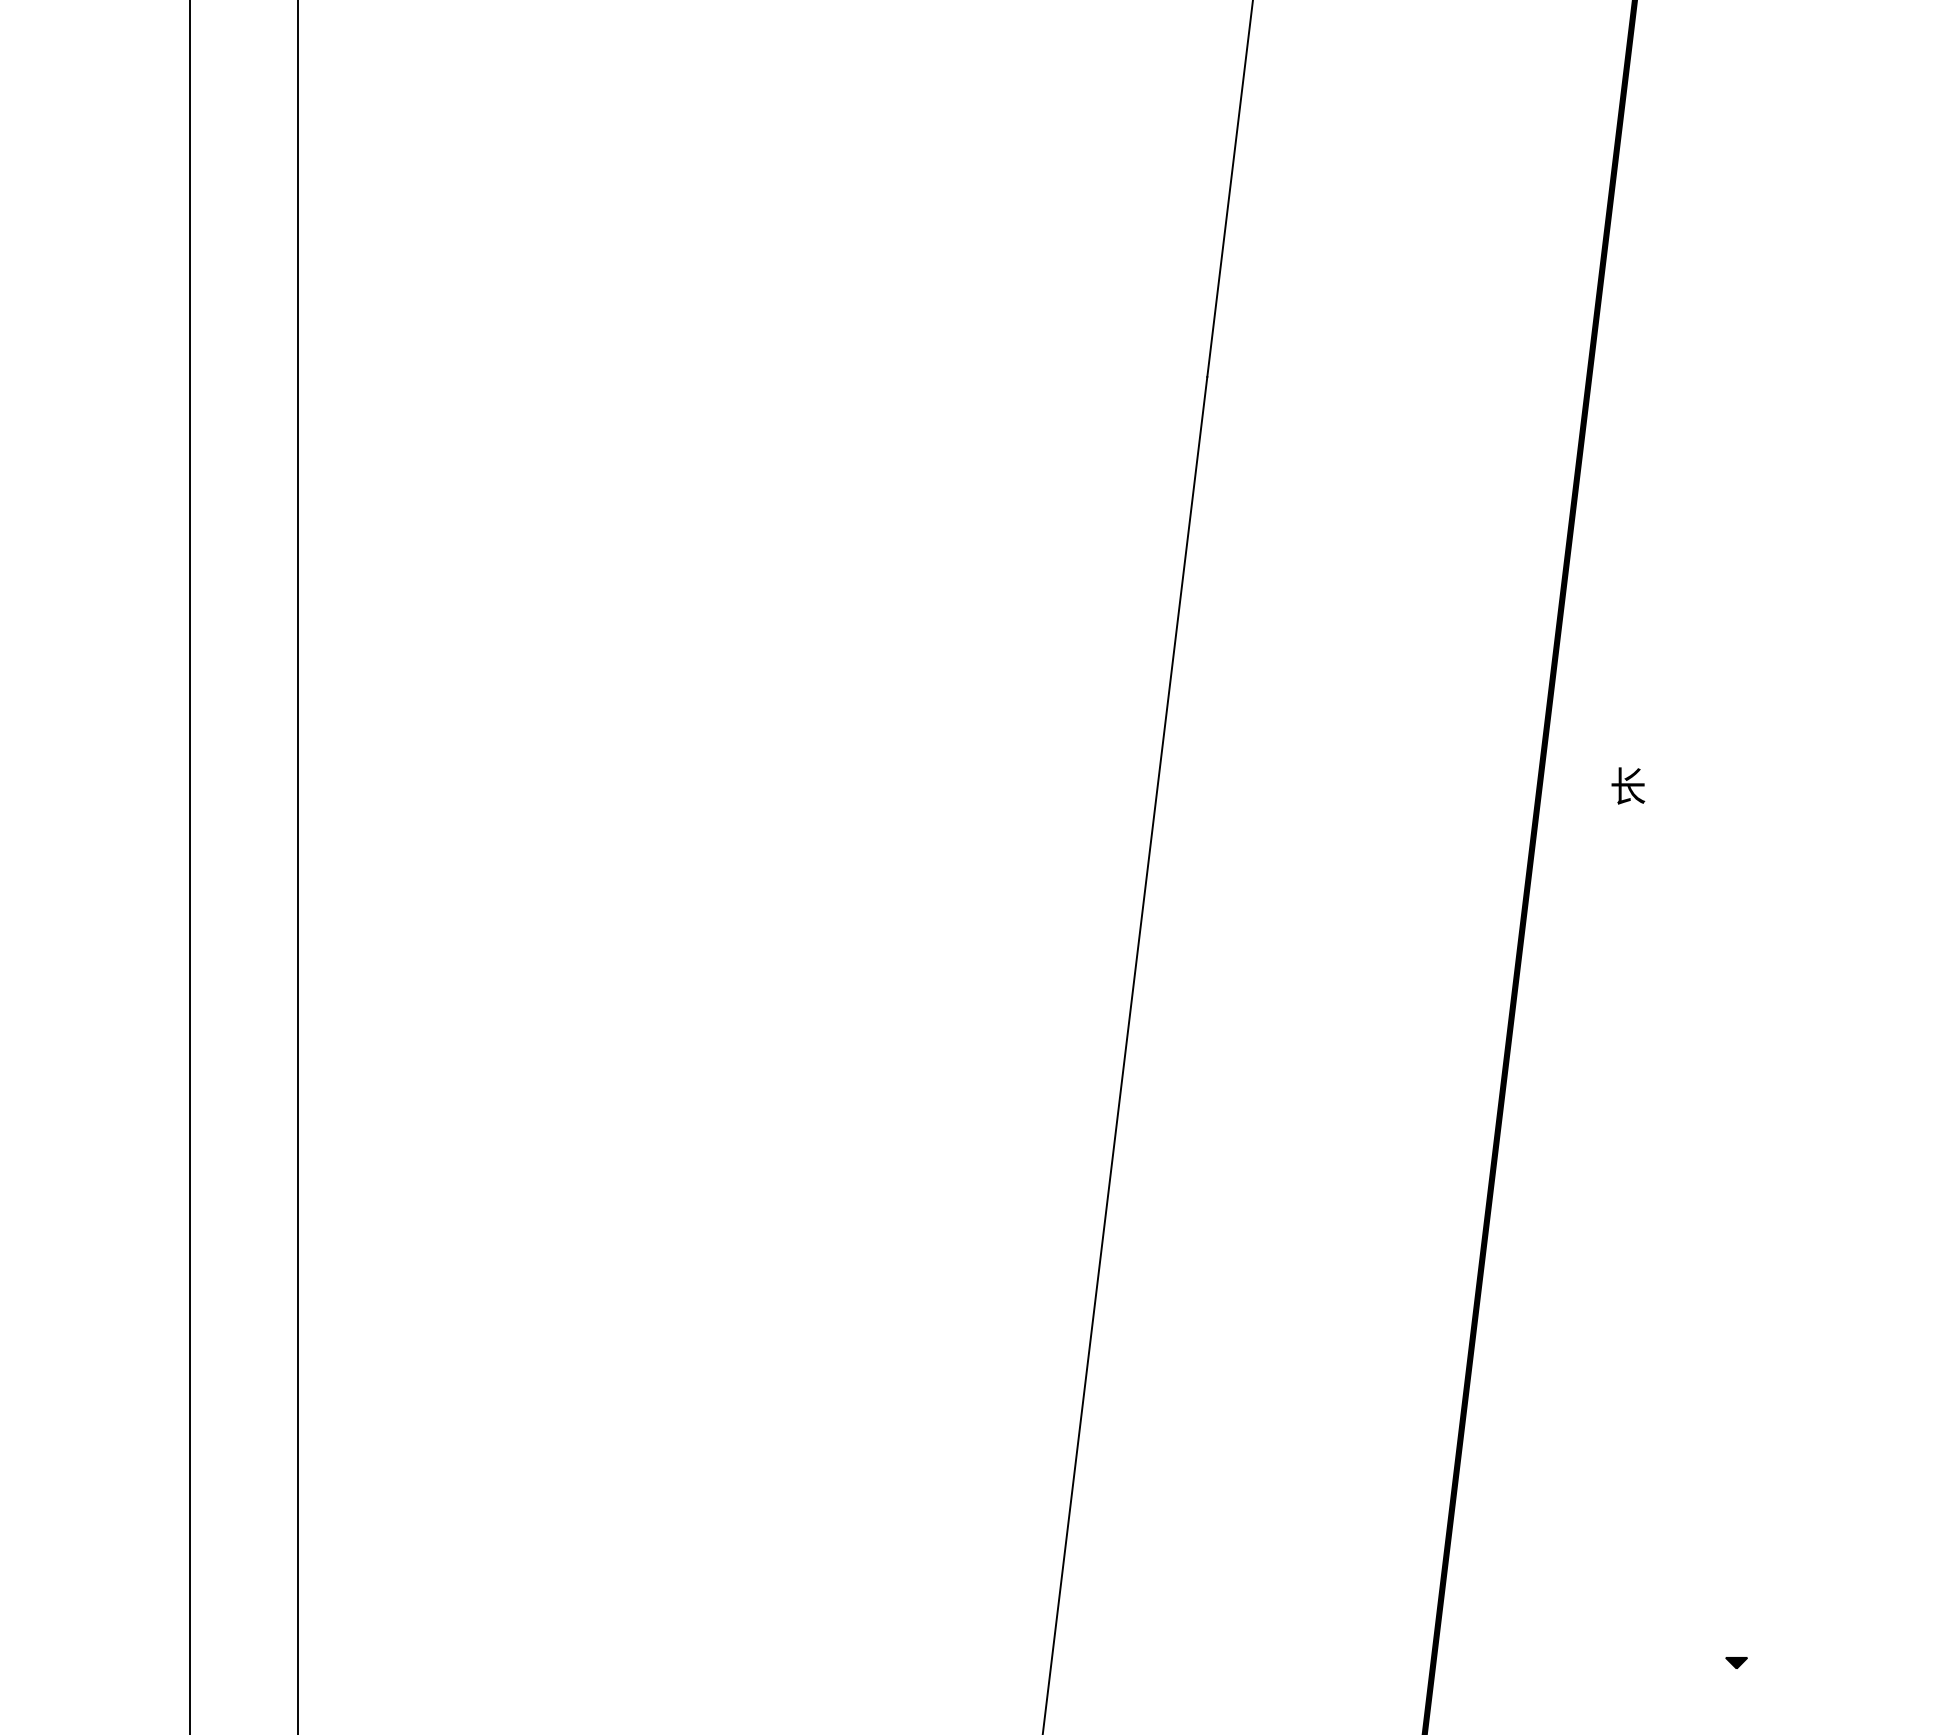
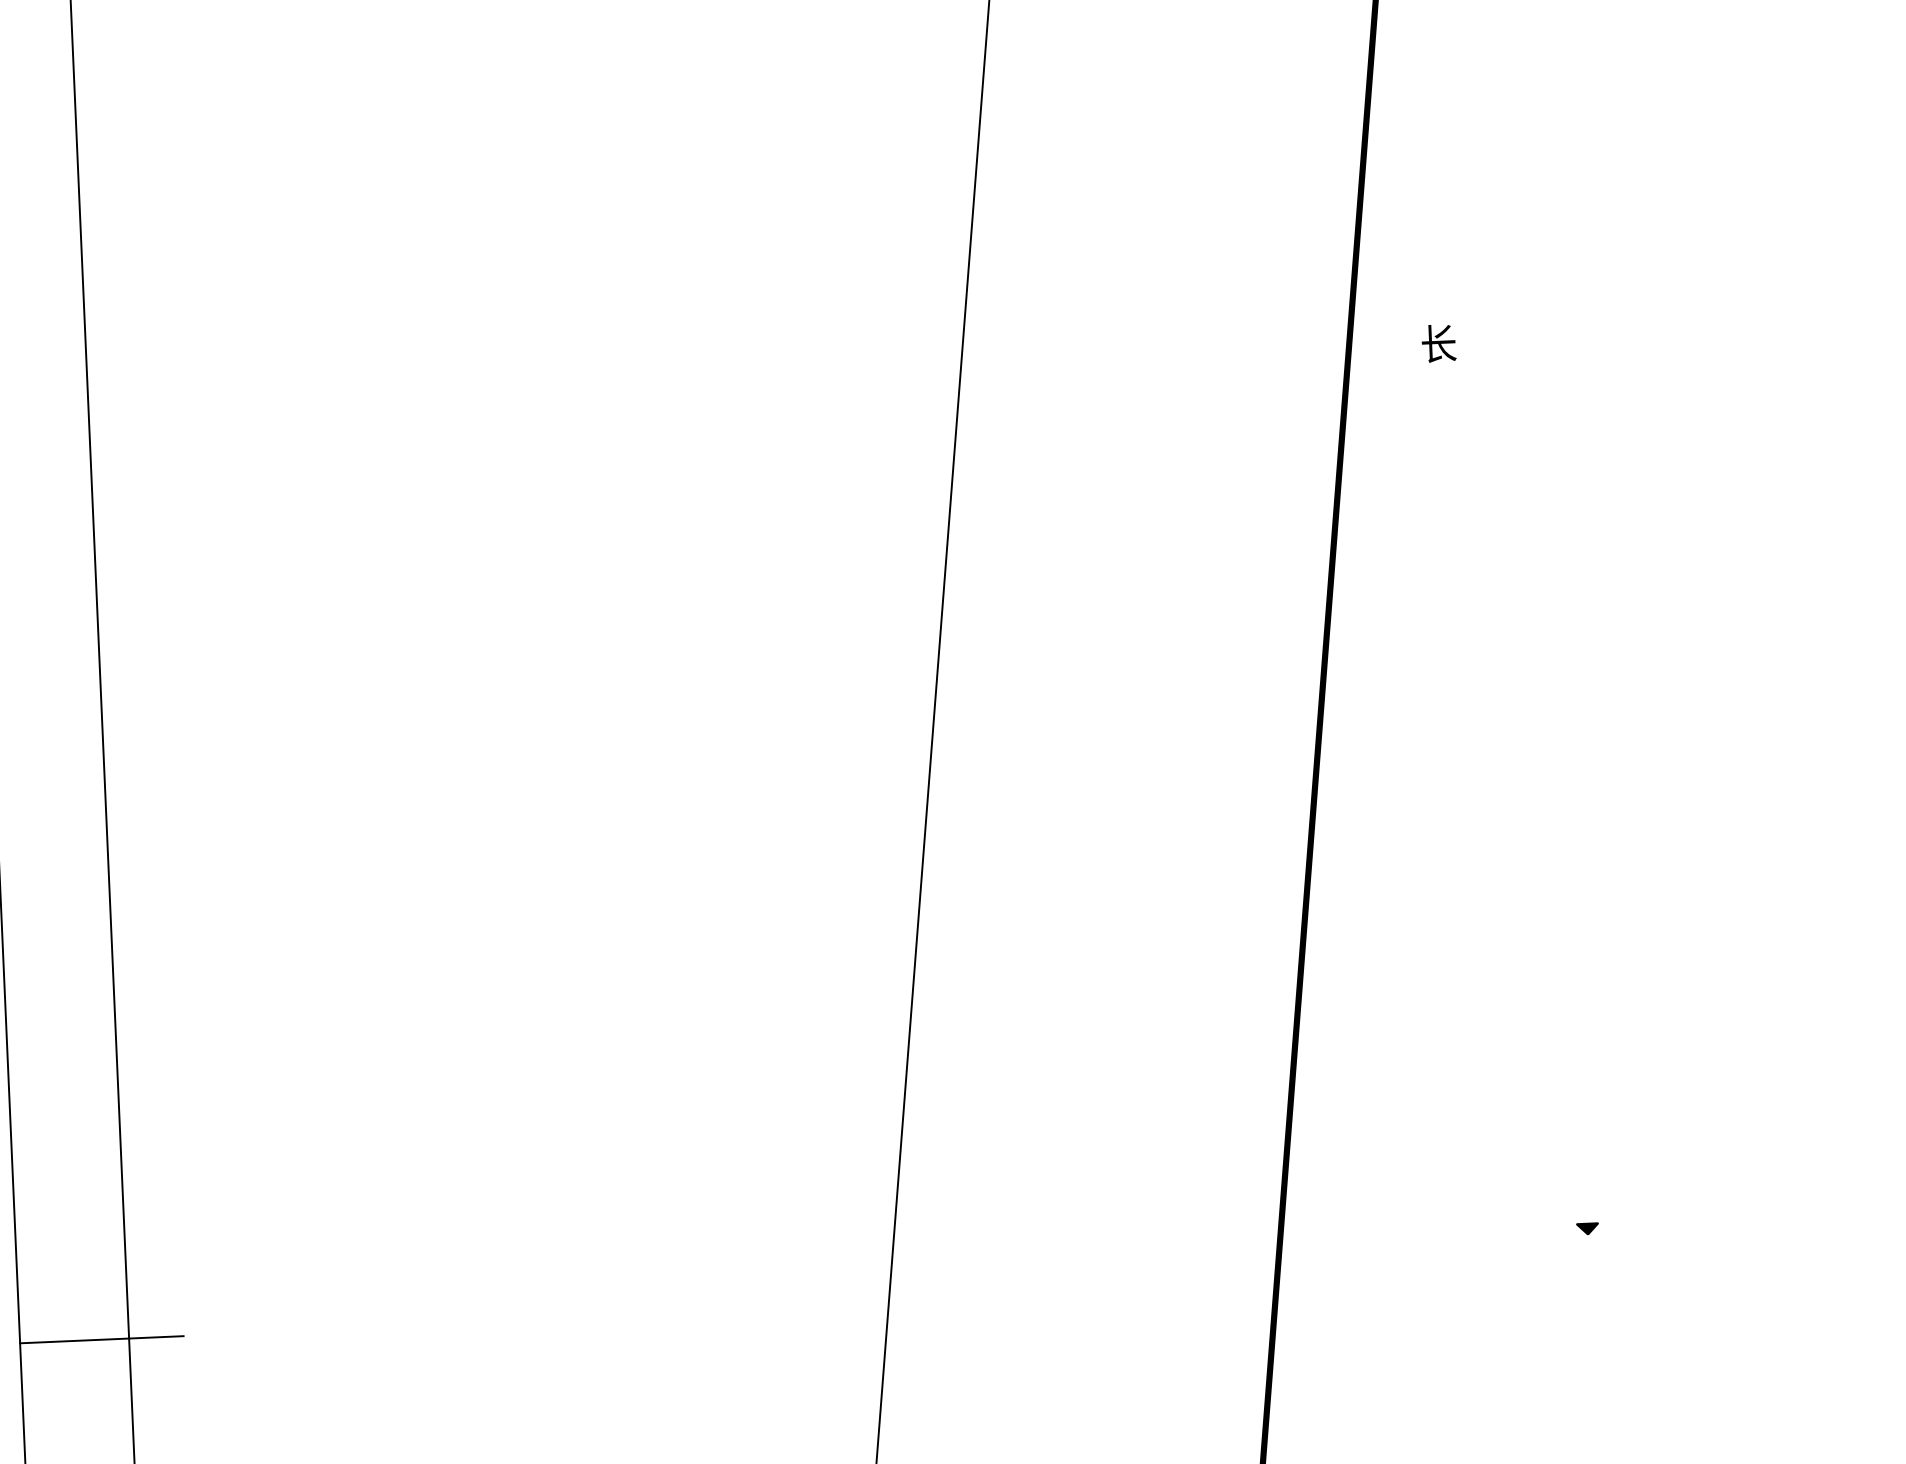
line: (270, 1708) -> (101, 1340), added

